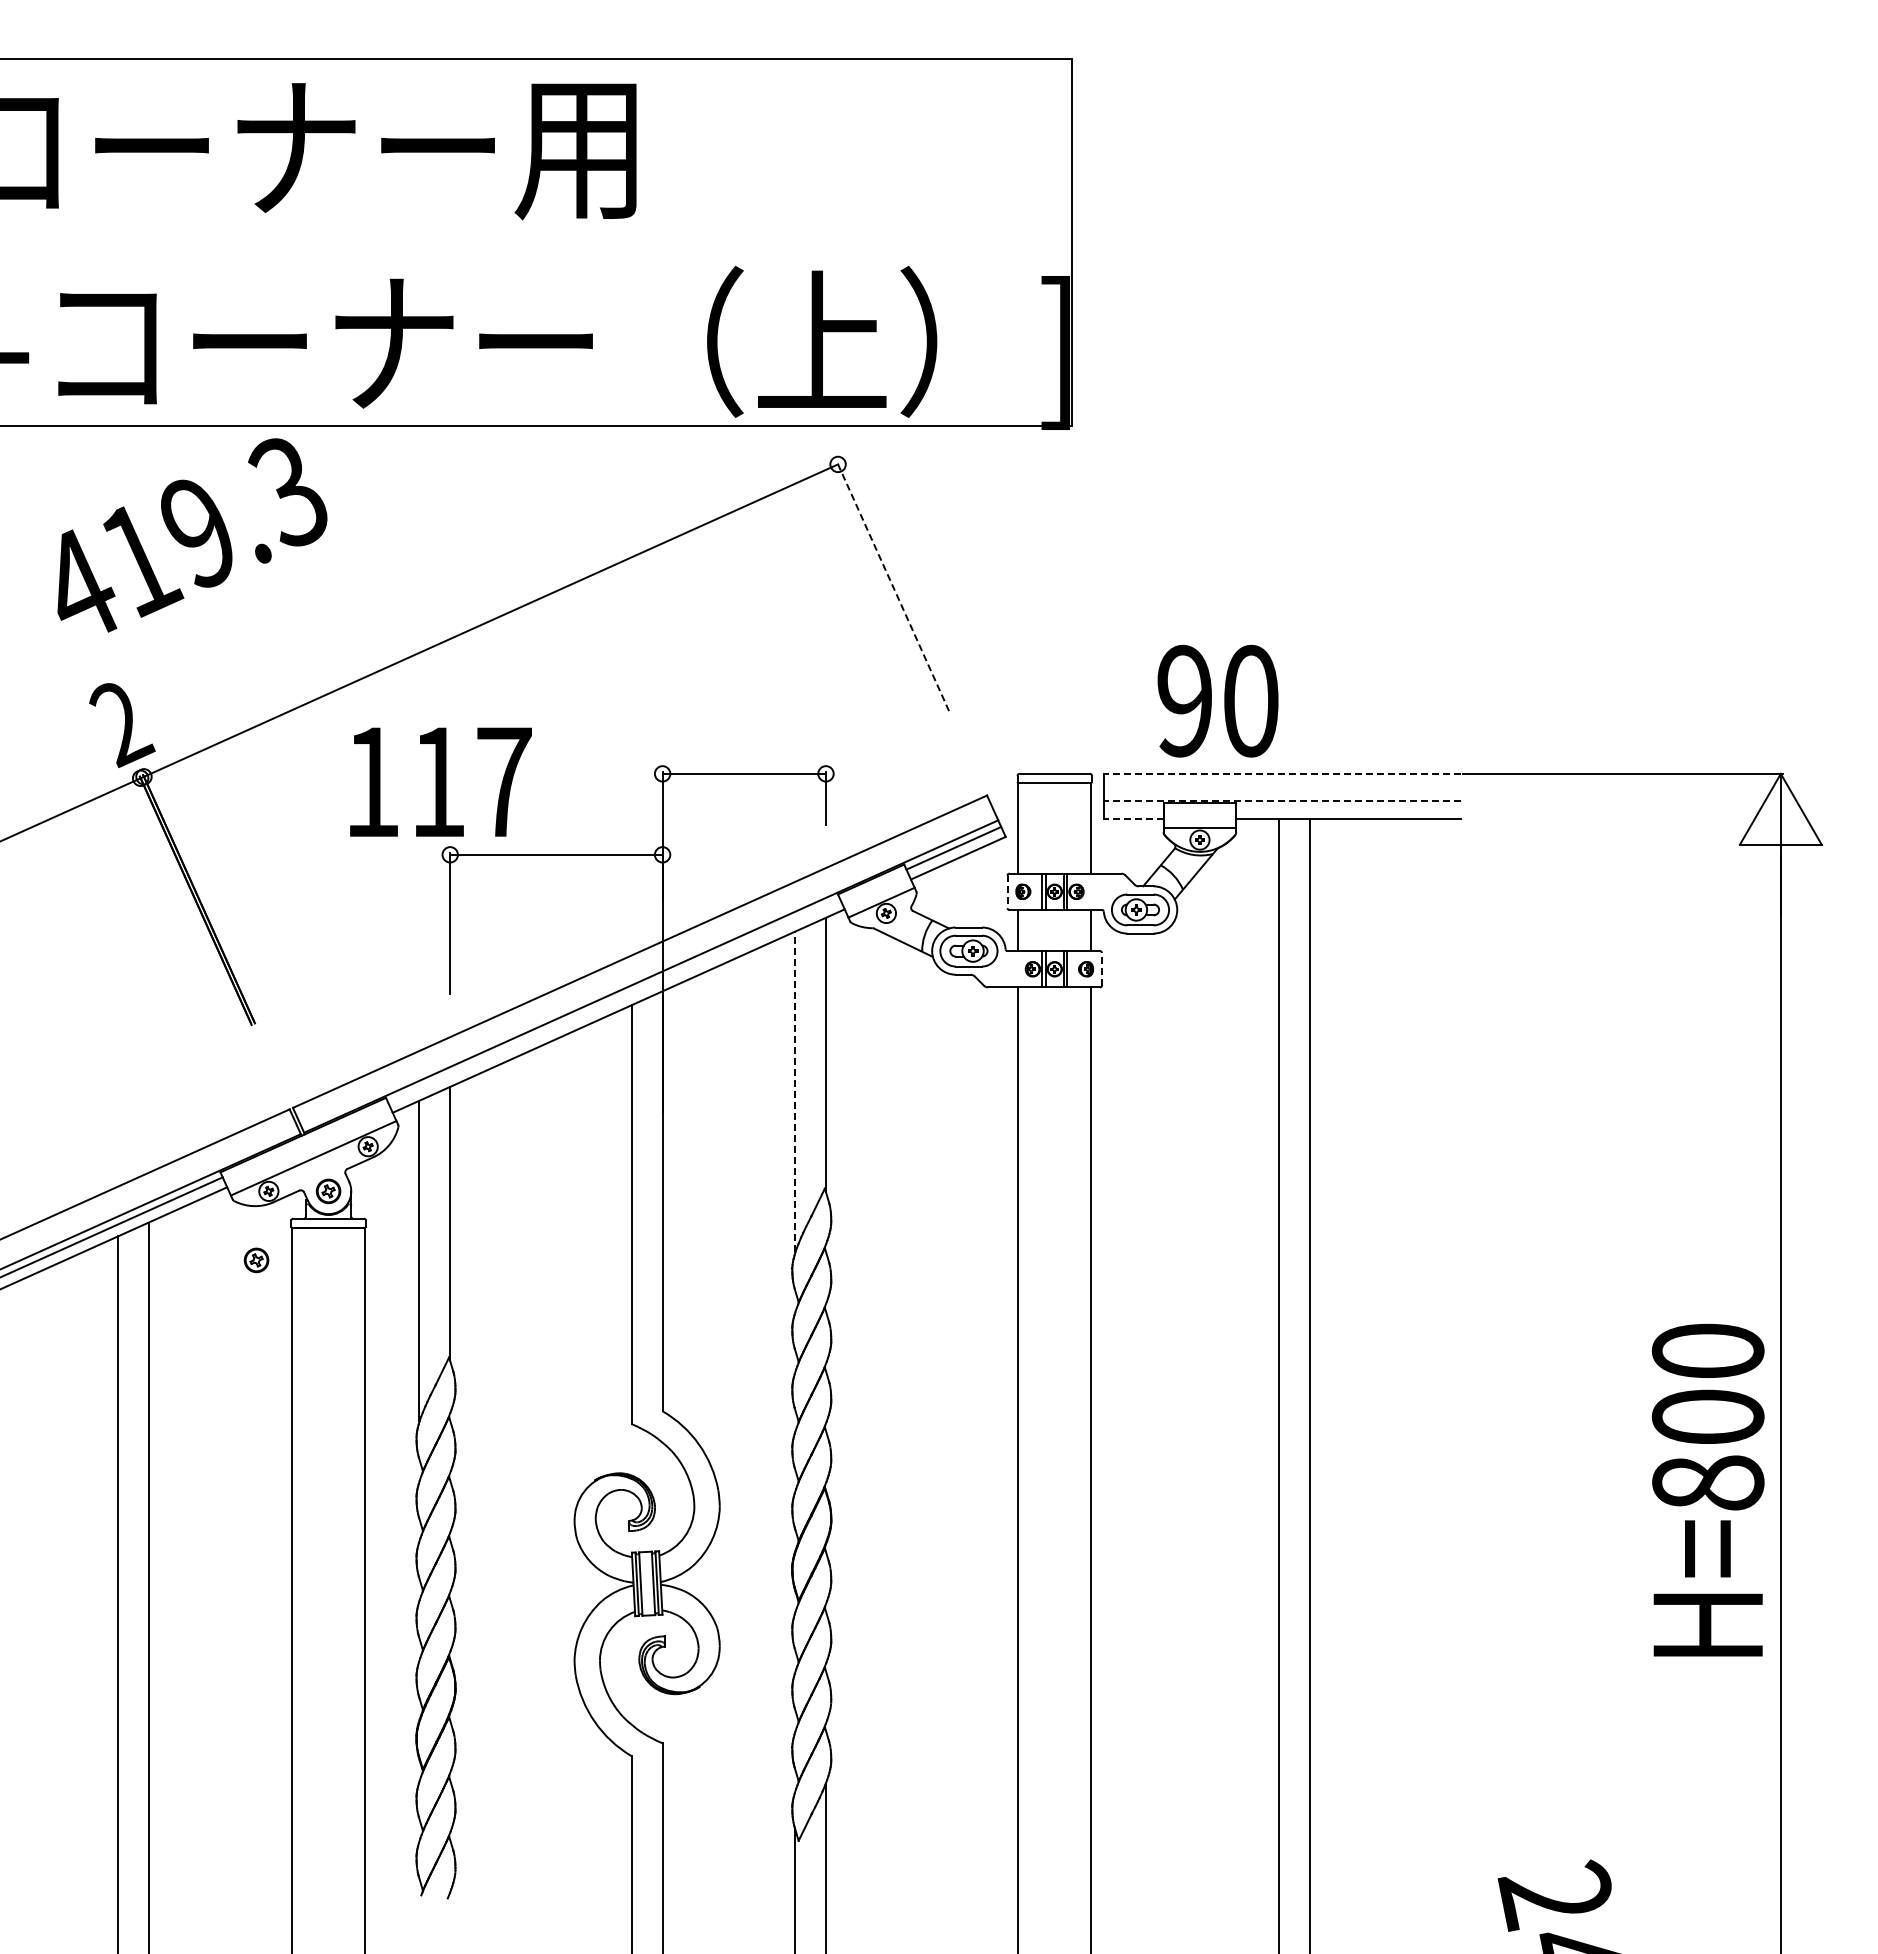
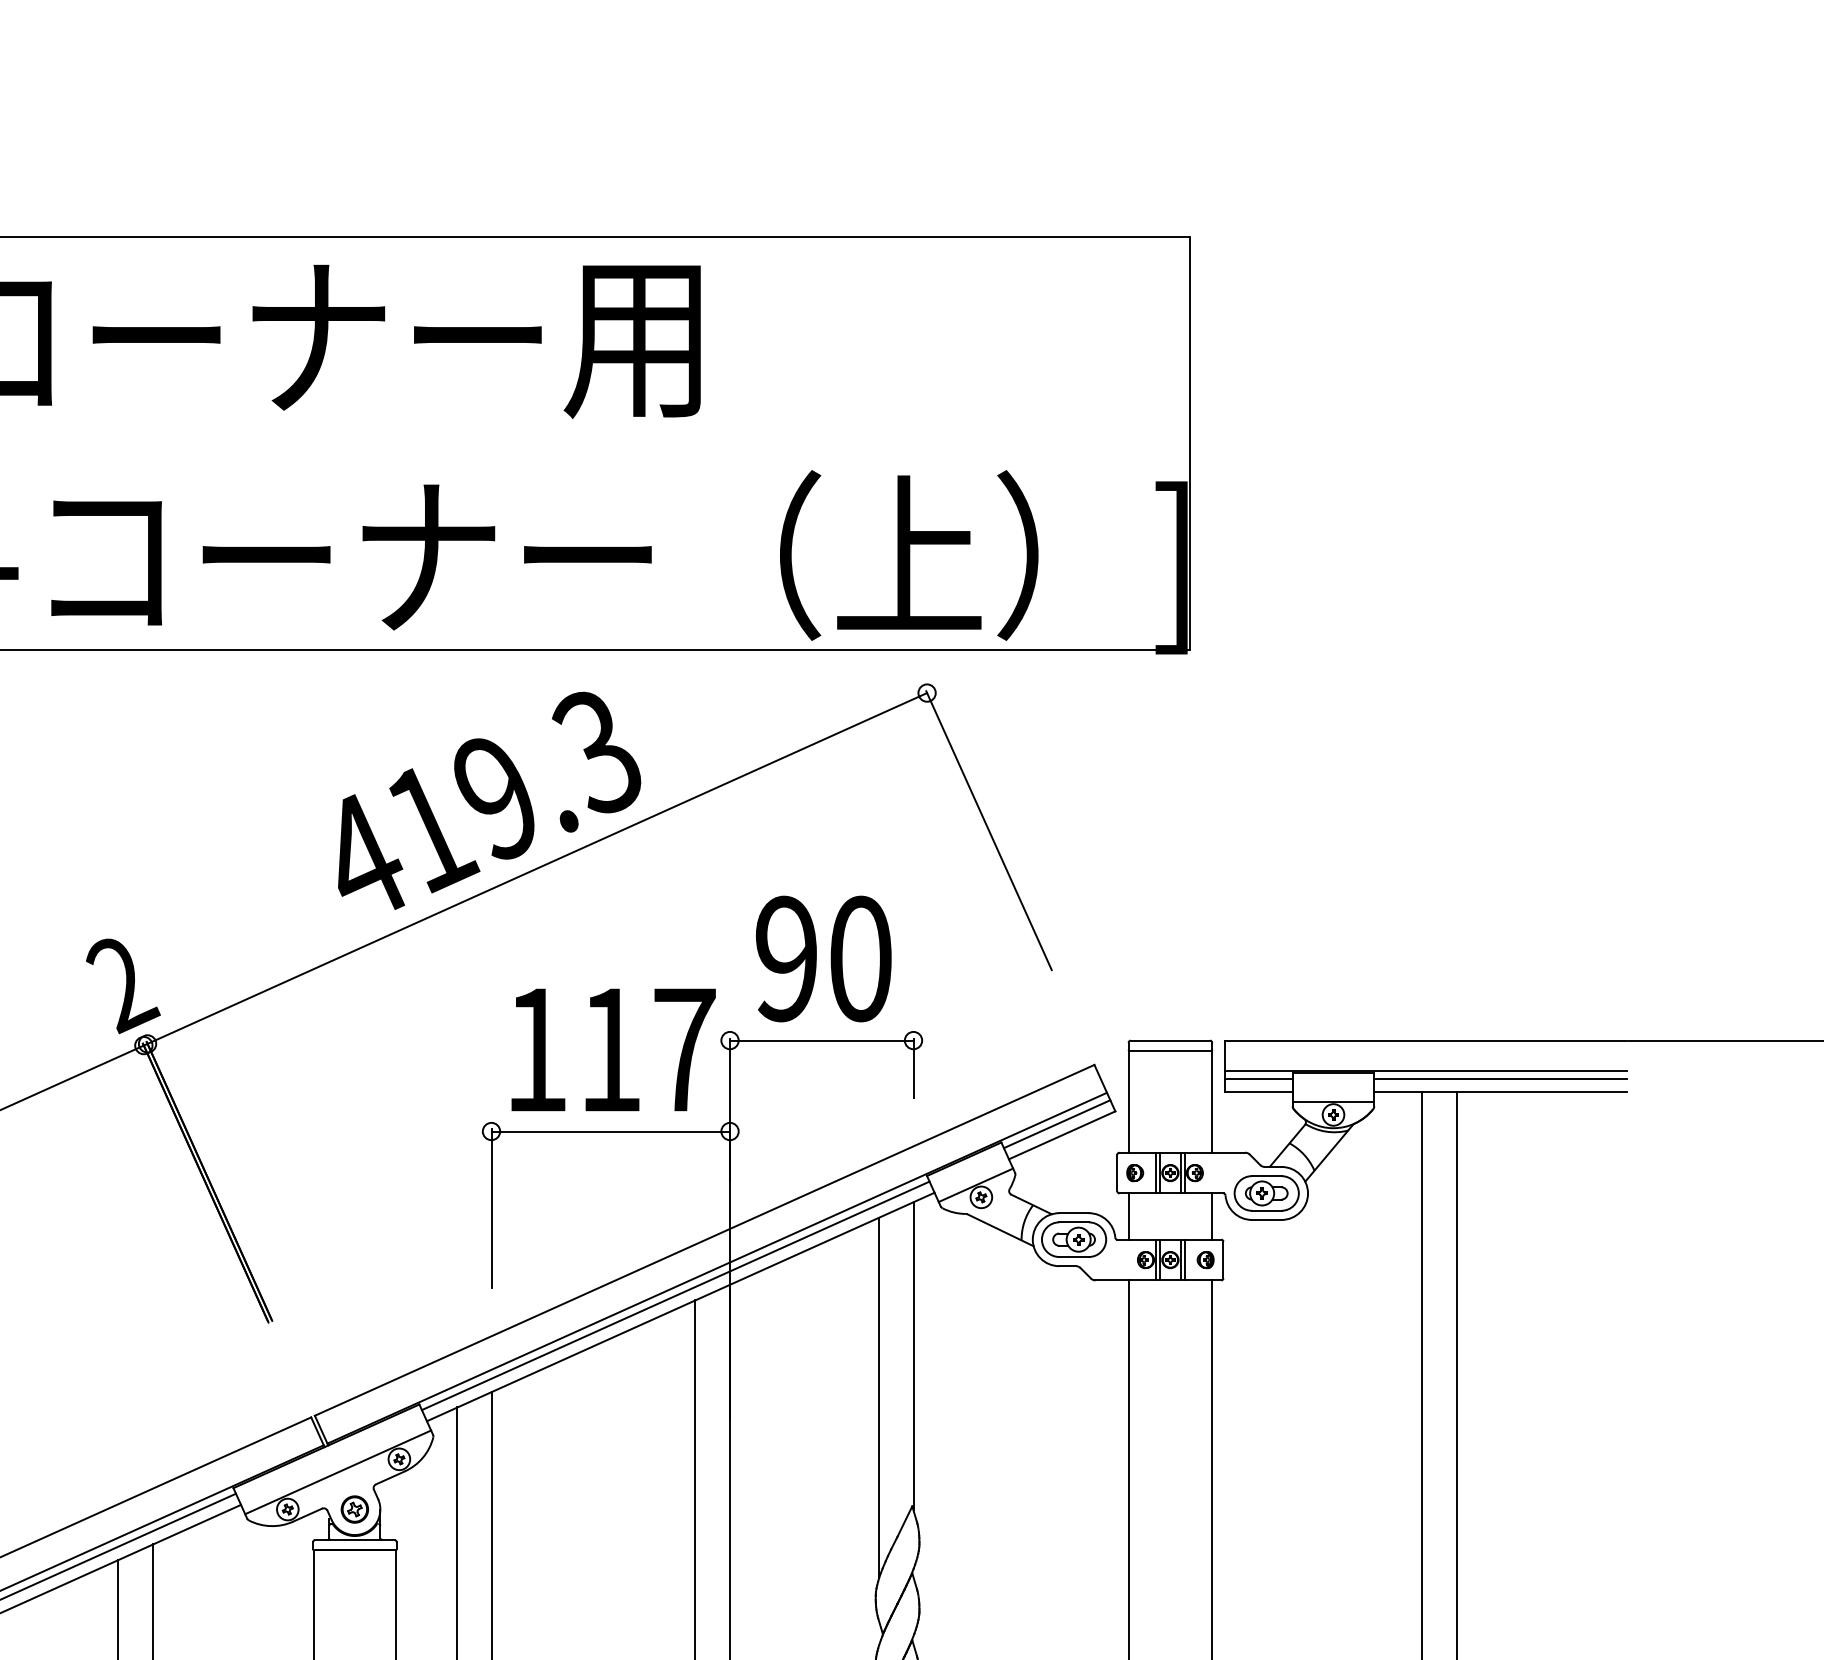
text: (192, 535) -> (489, 800), moved
line: (893, 586) -> (989, 830), dashed -> solid
text: (1217, 700) -> (823, 958), moved
line: (1282, 773) -> (1426, 1040), dashed -> solid
text: (440, 781) -> (613, 1049), moved
line: (1282, 801) -> (1426, 1071), dashed -> solid
line: (1133, 808) -> (1258, 1079), added
line: (1348, 808) -> (1500, 1079), added
line: (1133, 819) -> (1258, 1091), dashed -> solid
line: (1007, 892) -> (1117, 1173), dashed -> solid
line: (1101, 968) -> (1222, 1259), dashed -> solid
line: (614, 1000) -> (676, 1295), added
line: (795, 1091) -> (879, 1397), dashed -> solid
part: (256, 1260) -> (273, 1587), removed

